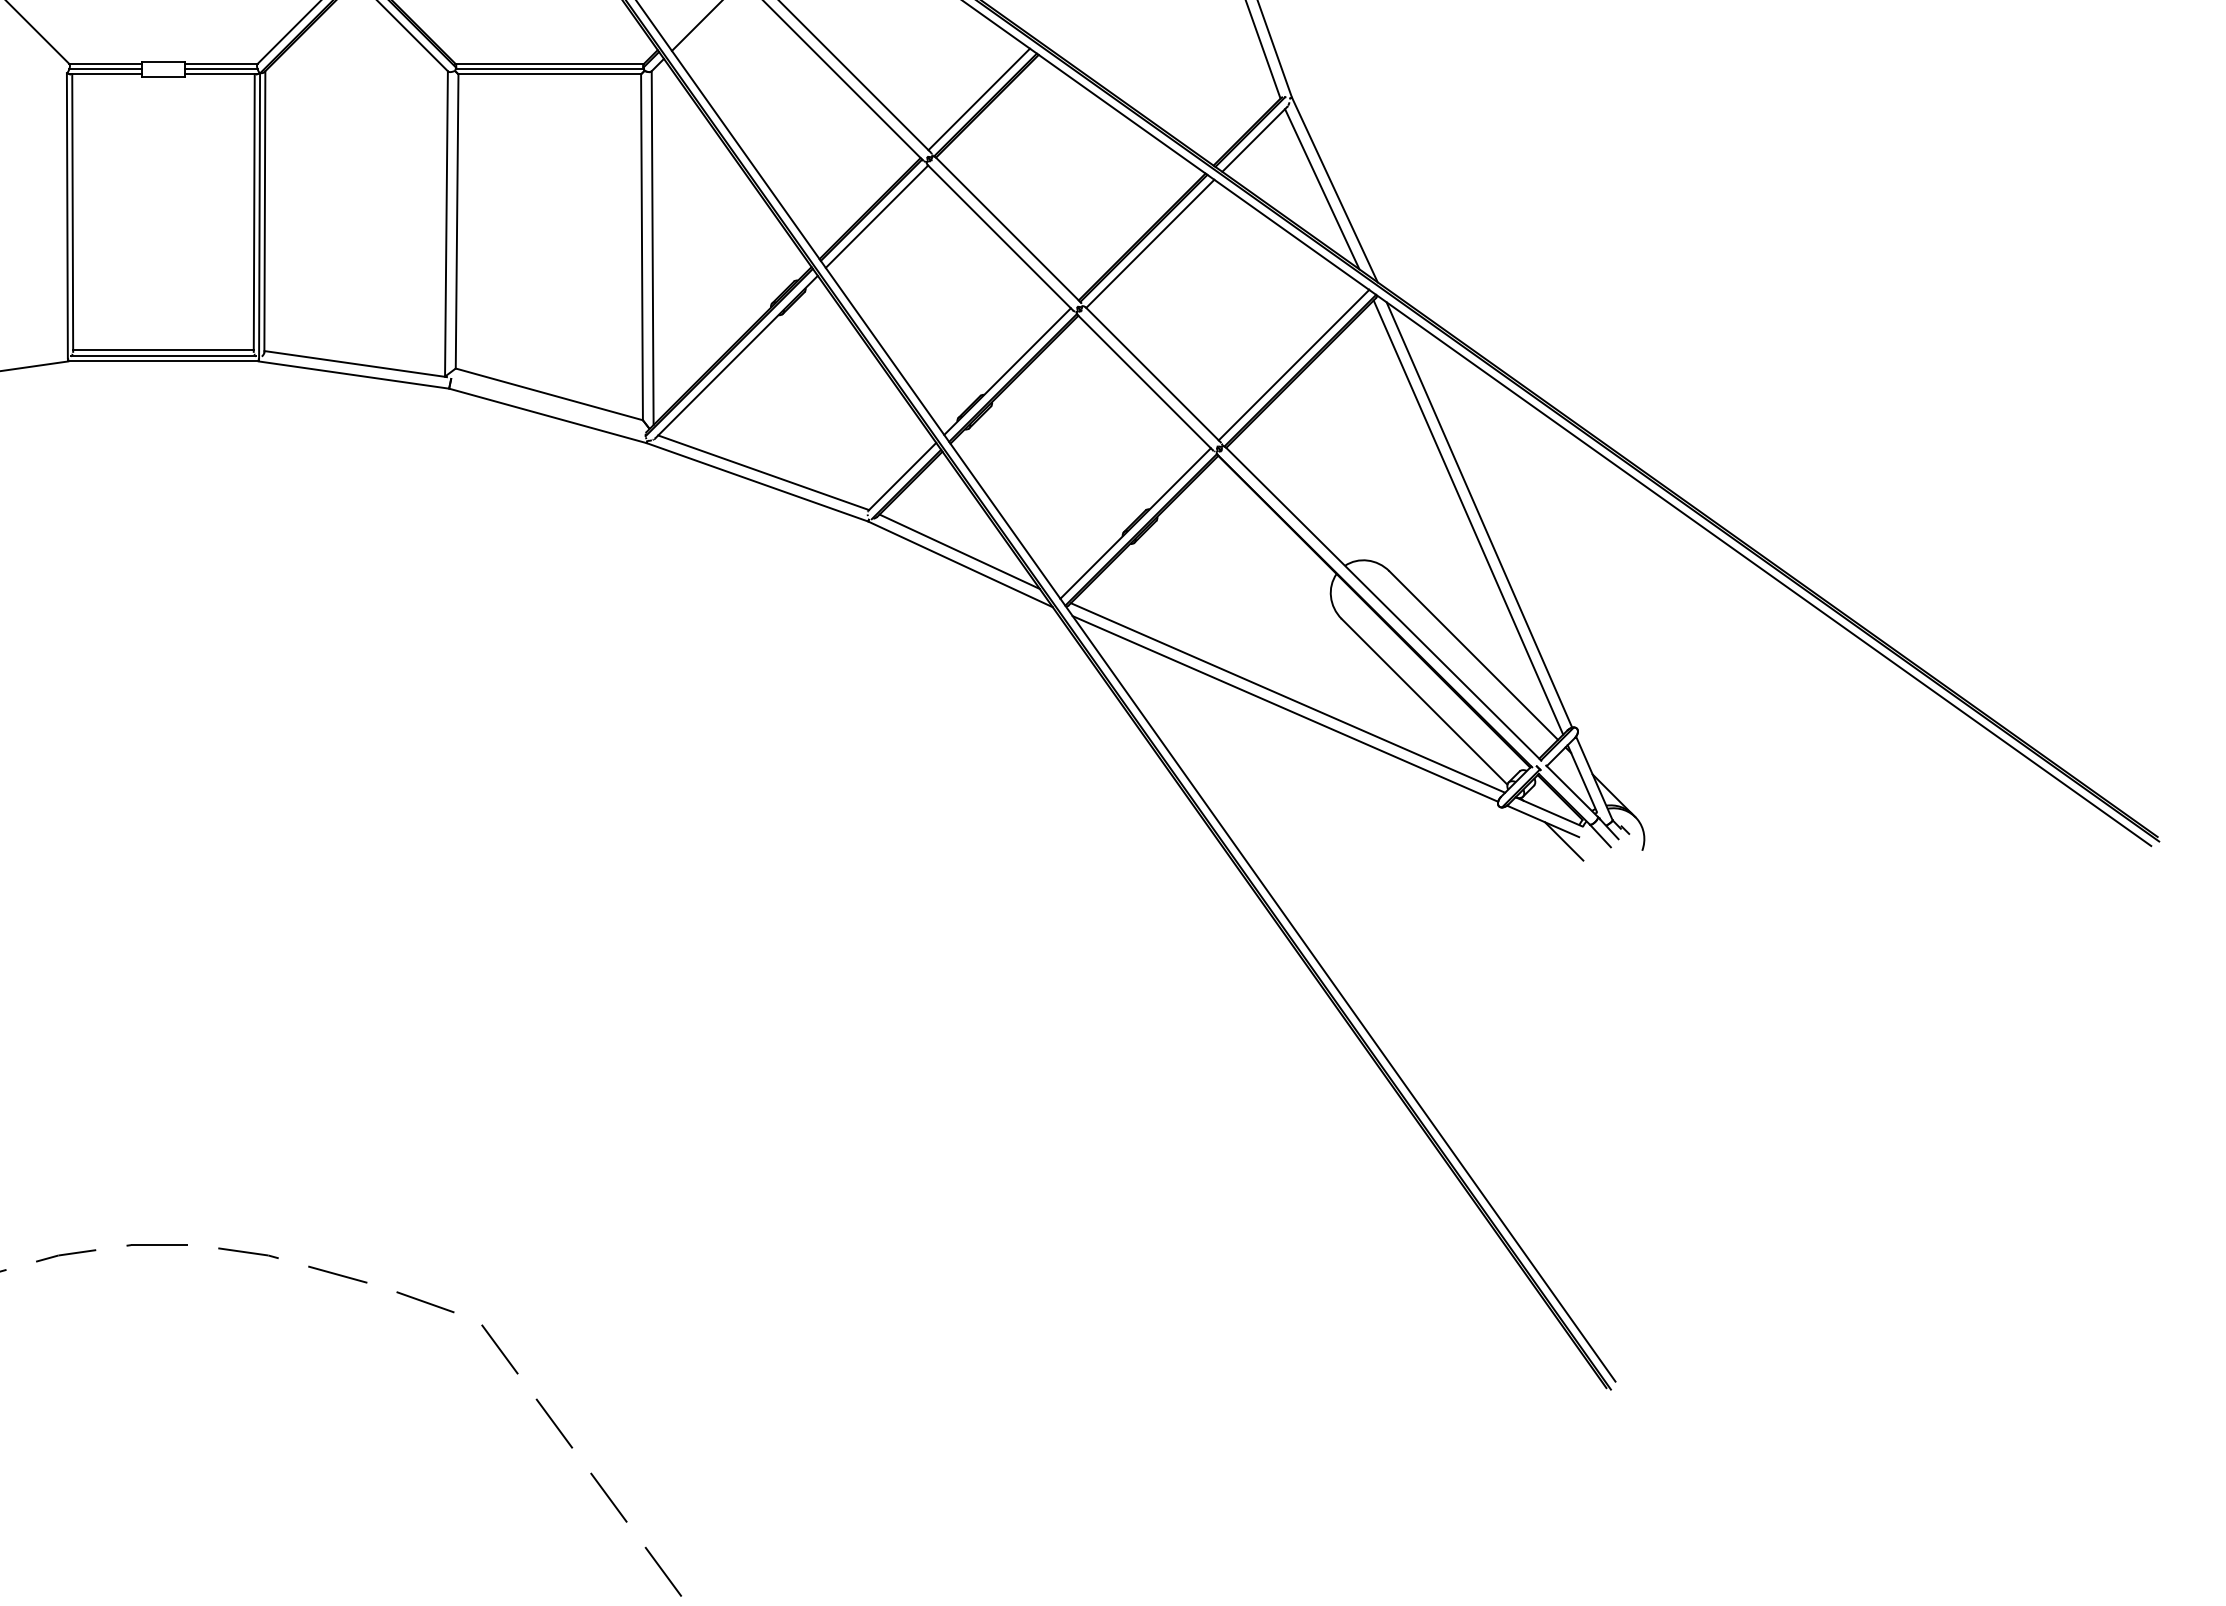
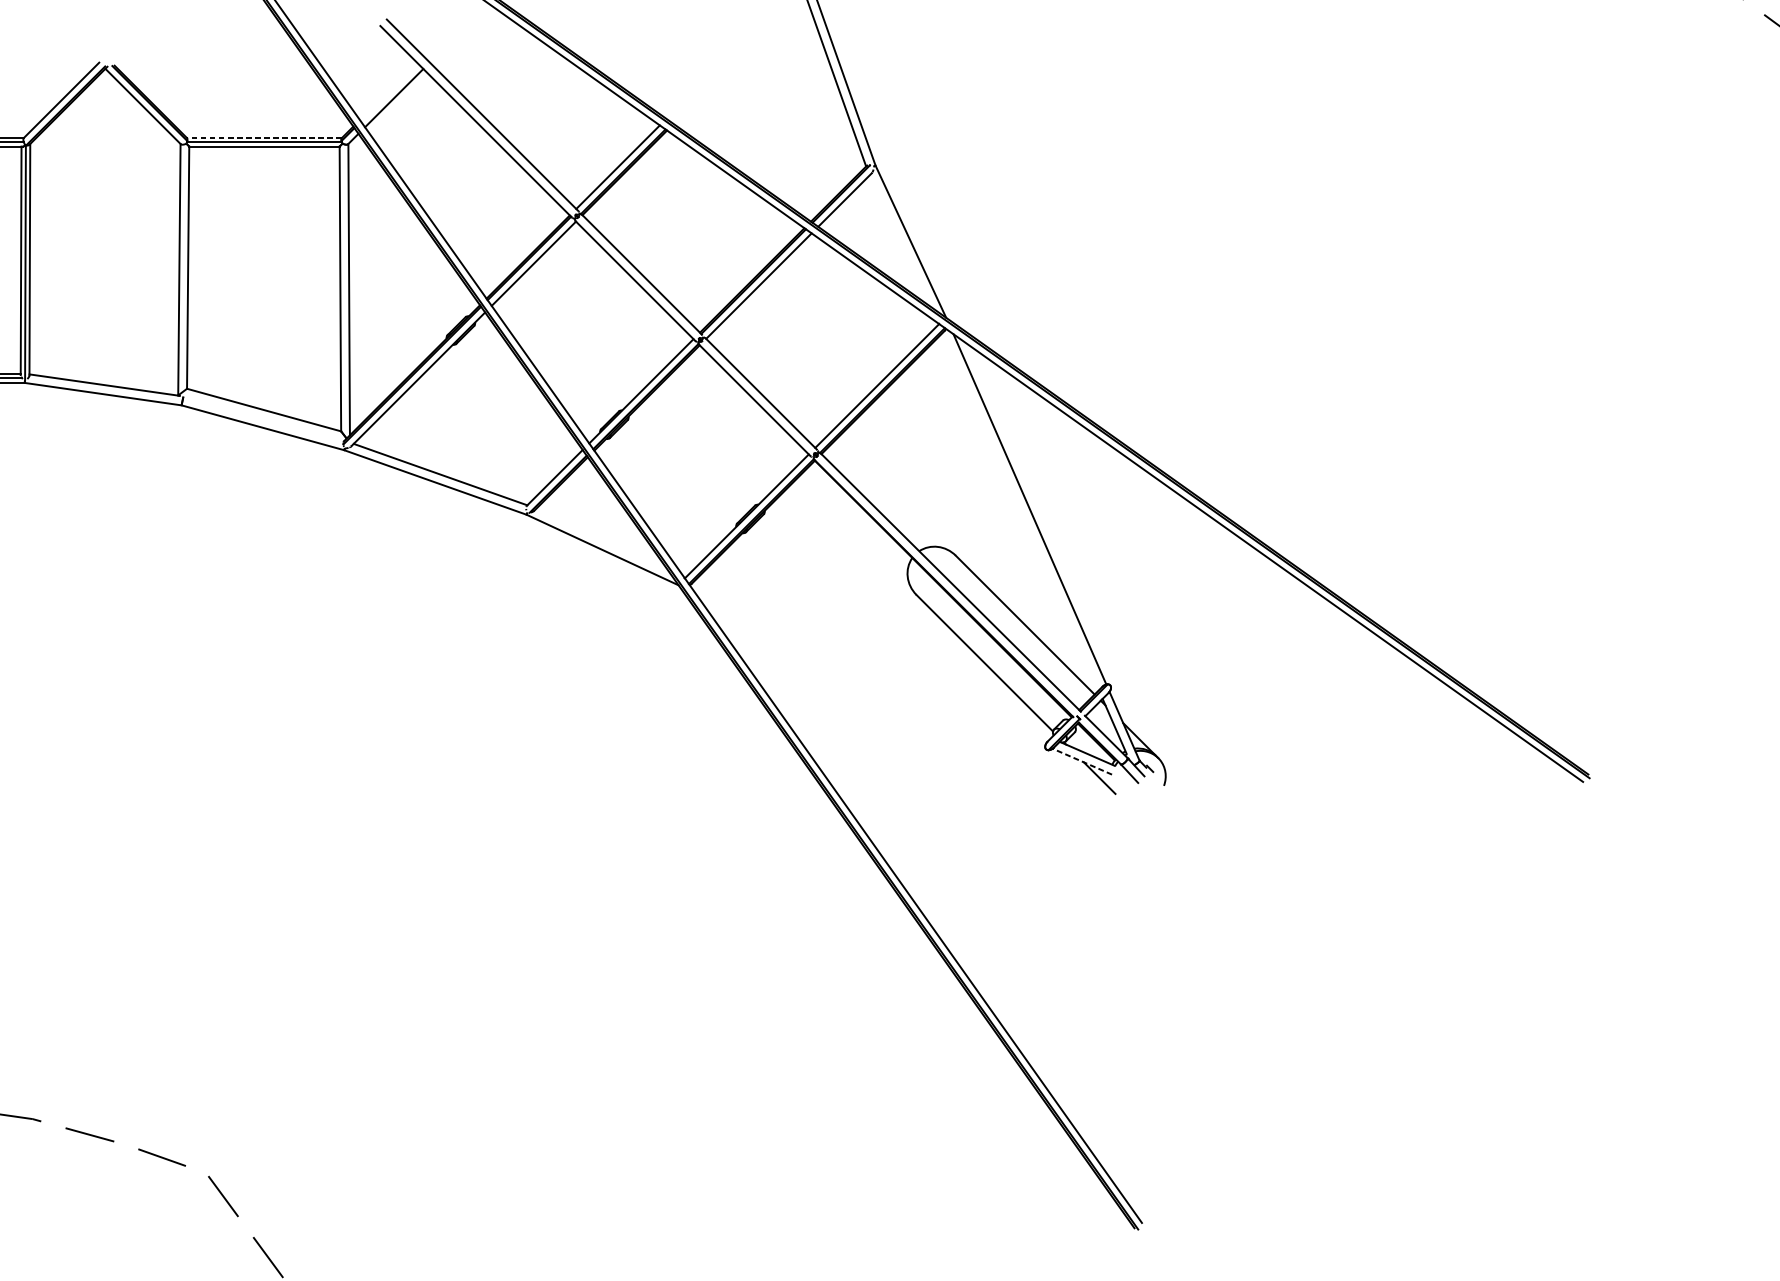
line: (549, 63) -> (264, 137), solid -> dashed
line: (1322, 189) -> (900, 241), removed
line: (1468, 517) -> (1020, 511), removed
line: (959, 551) -> (601, 539), removed
line: (1287, 697) -> (871, 659), removed
line: (1285, 708) -> (870, 668), removed
line: (1542, 821) -> (1081, 761), solid -> dashed

